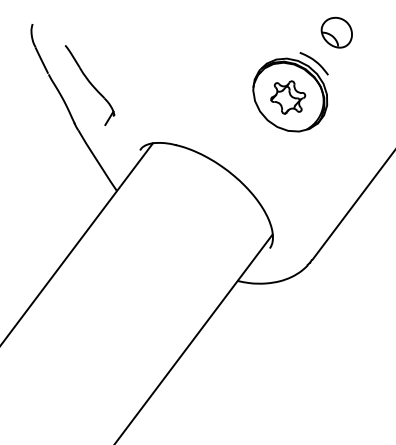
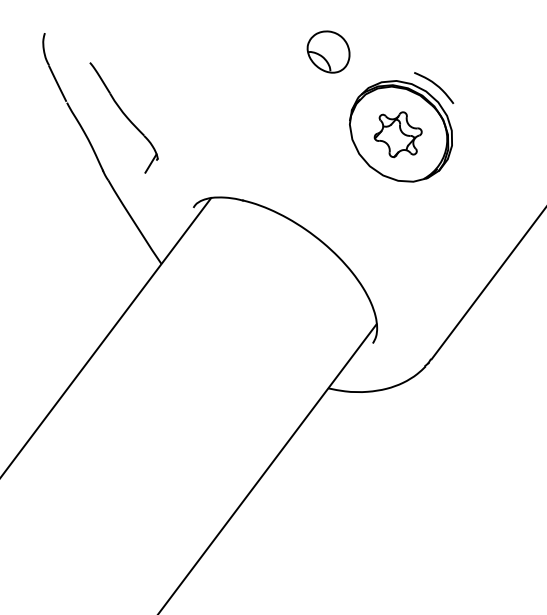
part: (336, 32) -> (328, 51), moved

